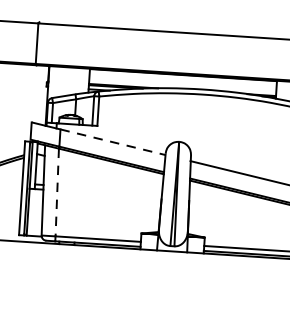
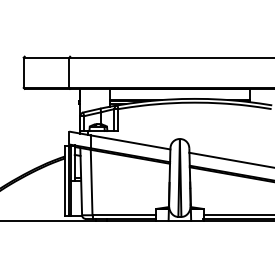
line: (114, 142) -> (131, 142), dashed -> solid
line: (57, 192) -> (91, 182), dashed -> solid

